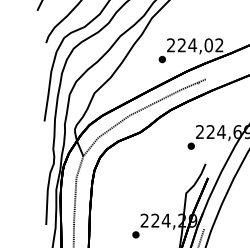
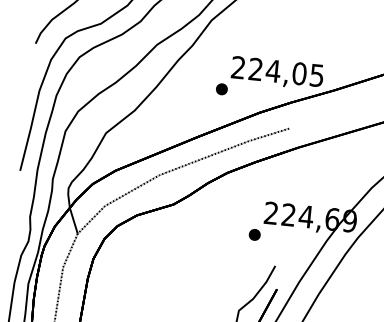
text: (219, 45) -> (317, 75), 224,02 -> 224,05

